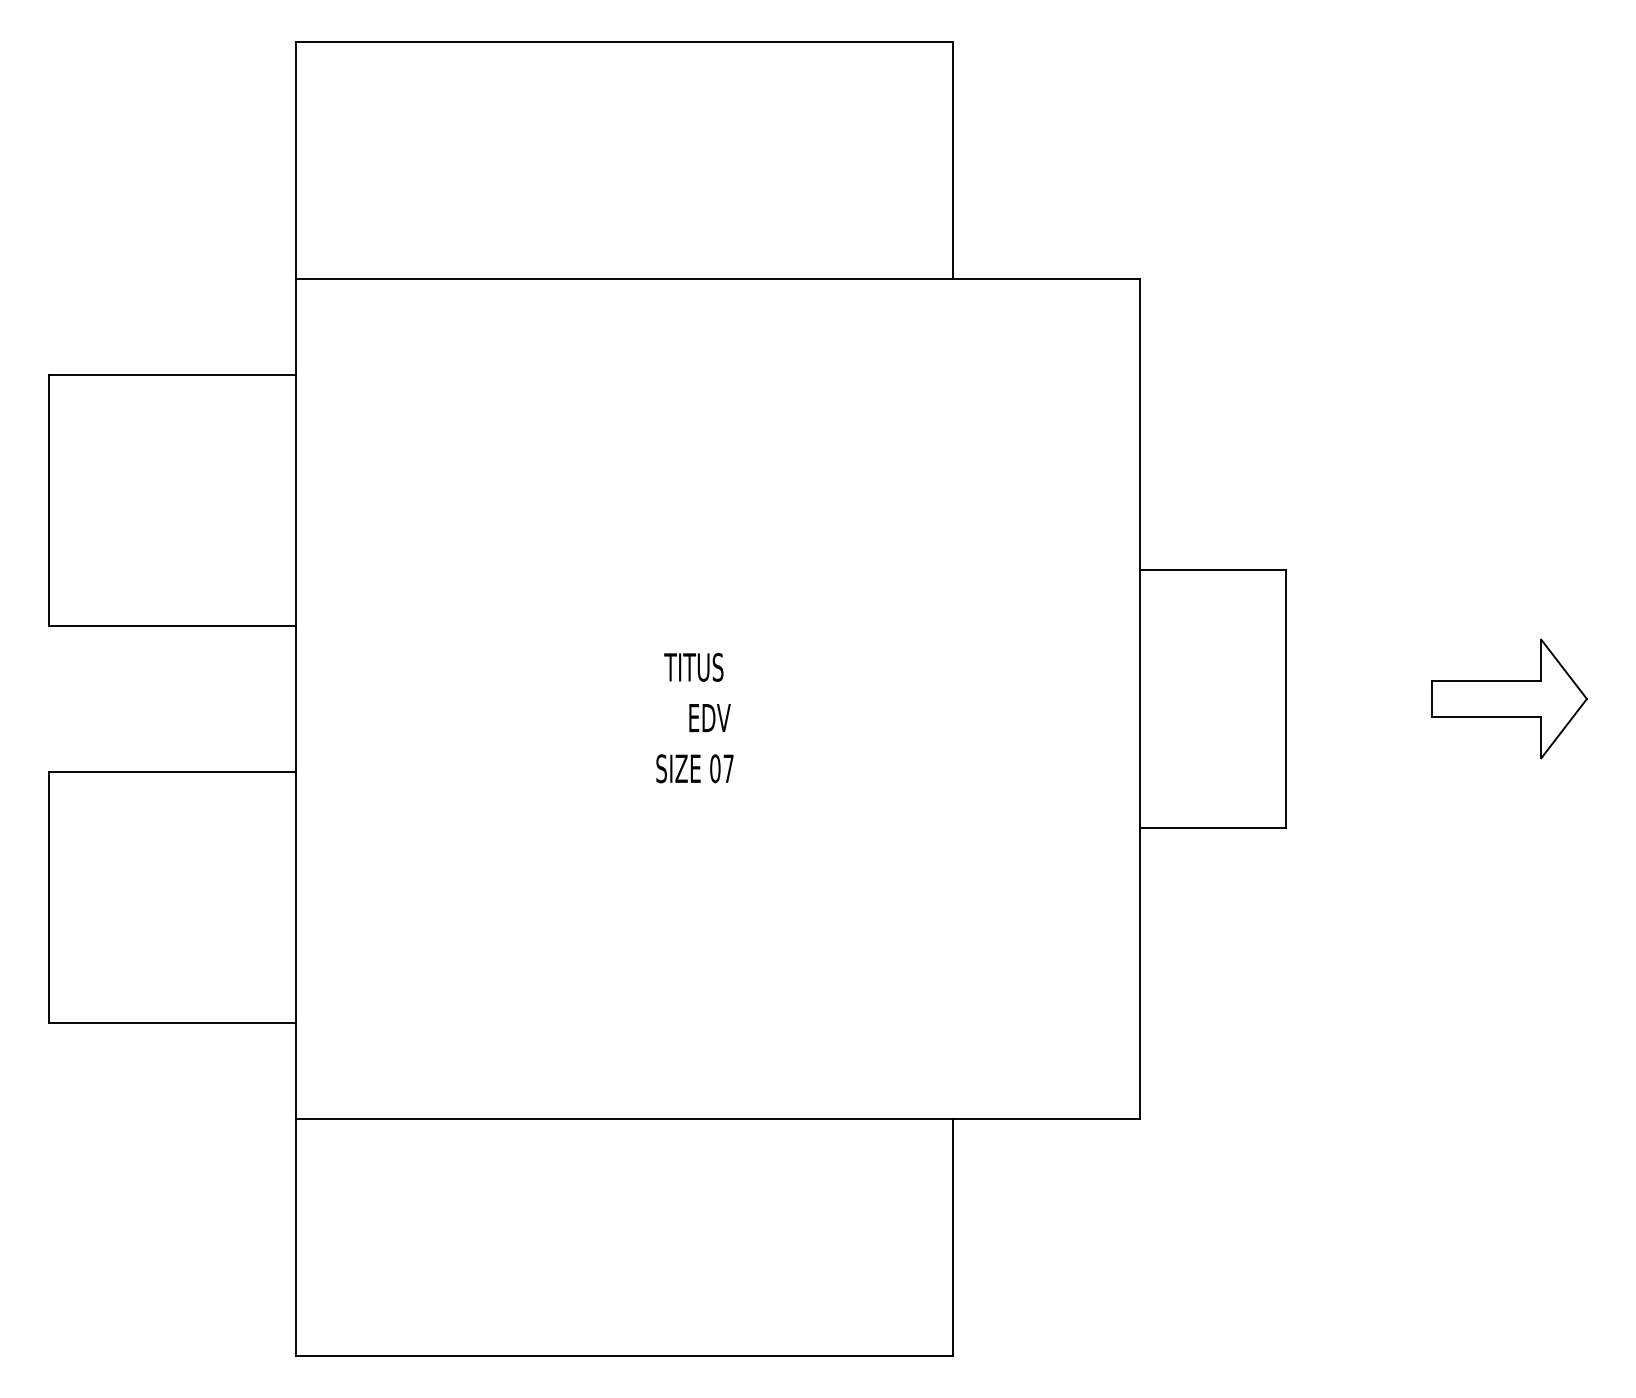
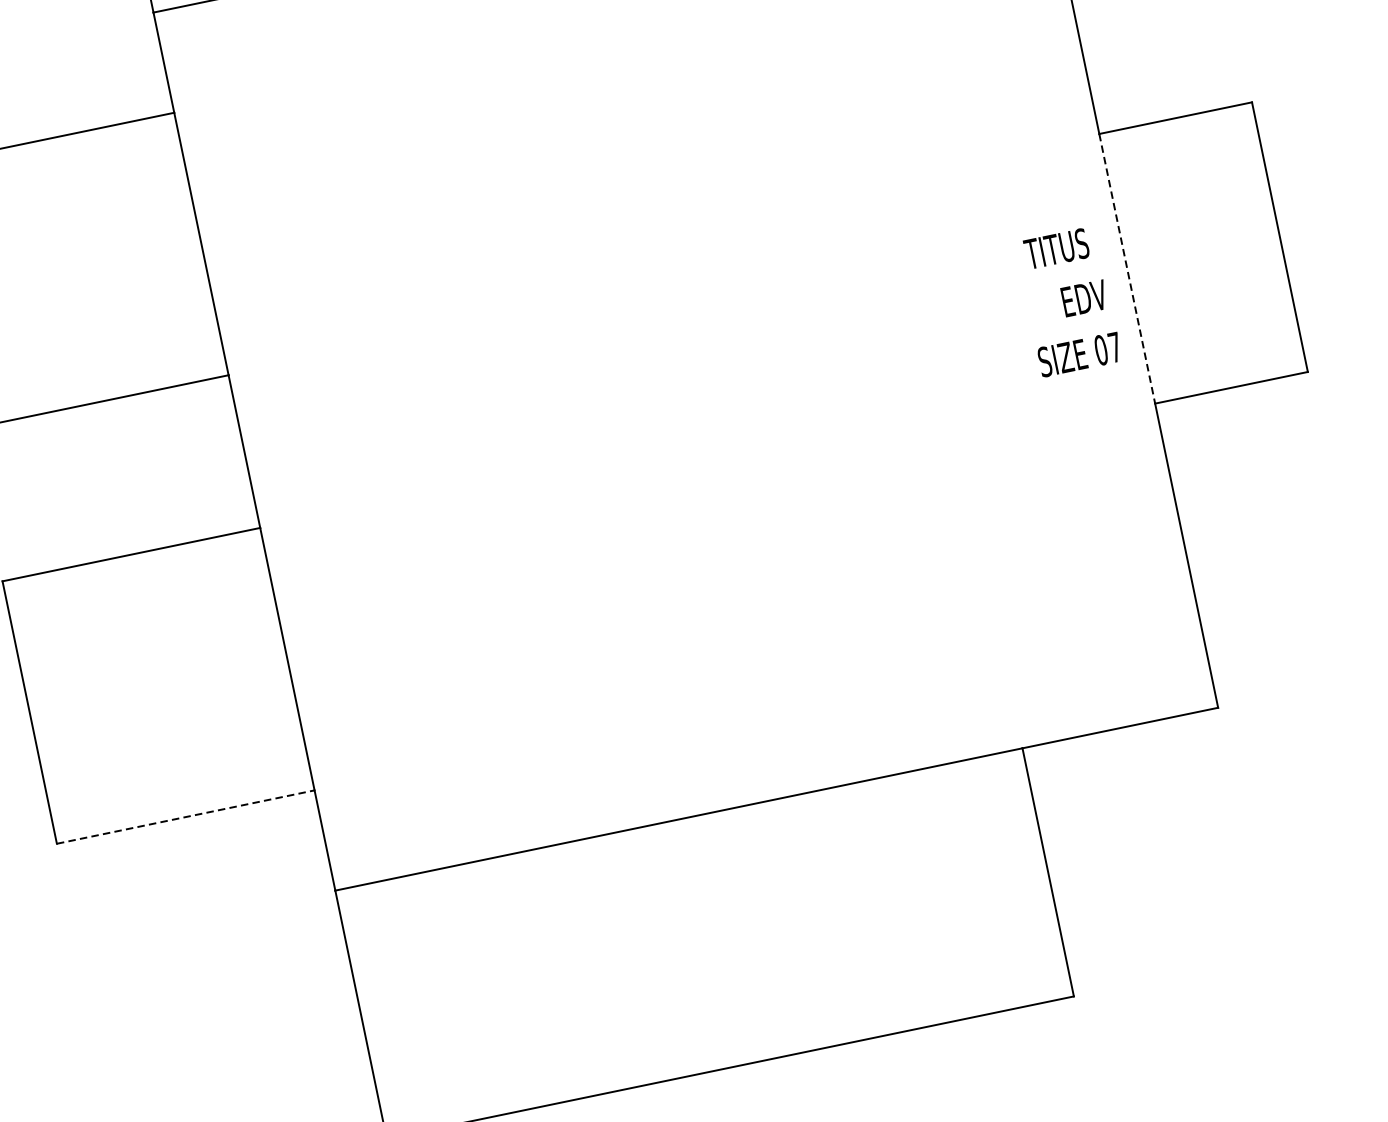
line: (1139, 699) -> (1127, 269), solid -> dashed
text: (694, 718) -> (1068, 302), moved
line: (172, 1022) -> (185, 816), solid -> dashed

